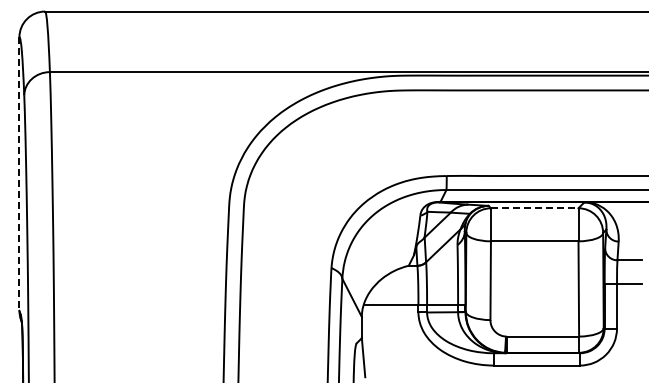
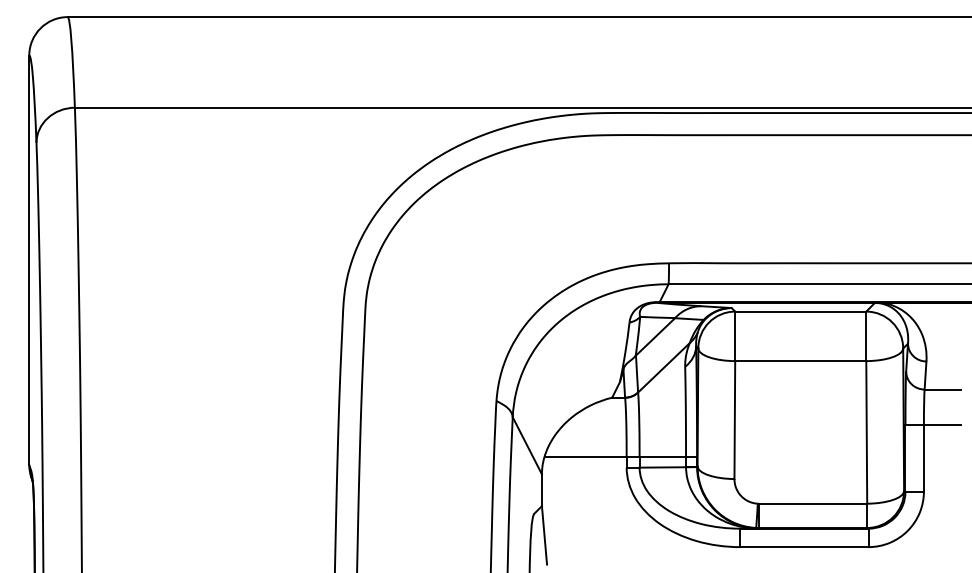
line: (19, 174) -> (29, 261), dashed -> solid
line: (534, 208) -> (800, 311), dashed -> solid

